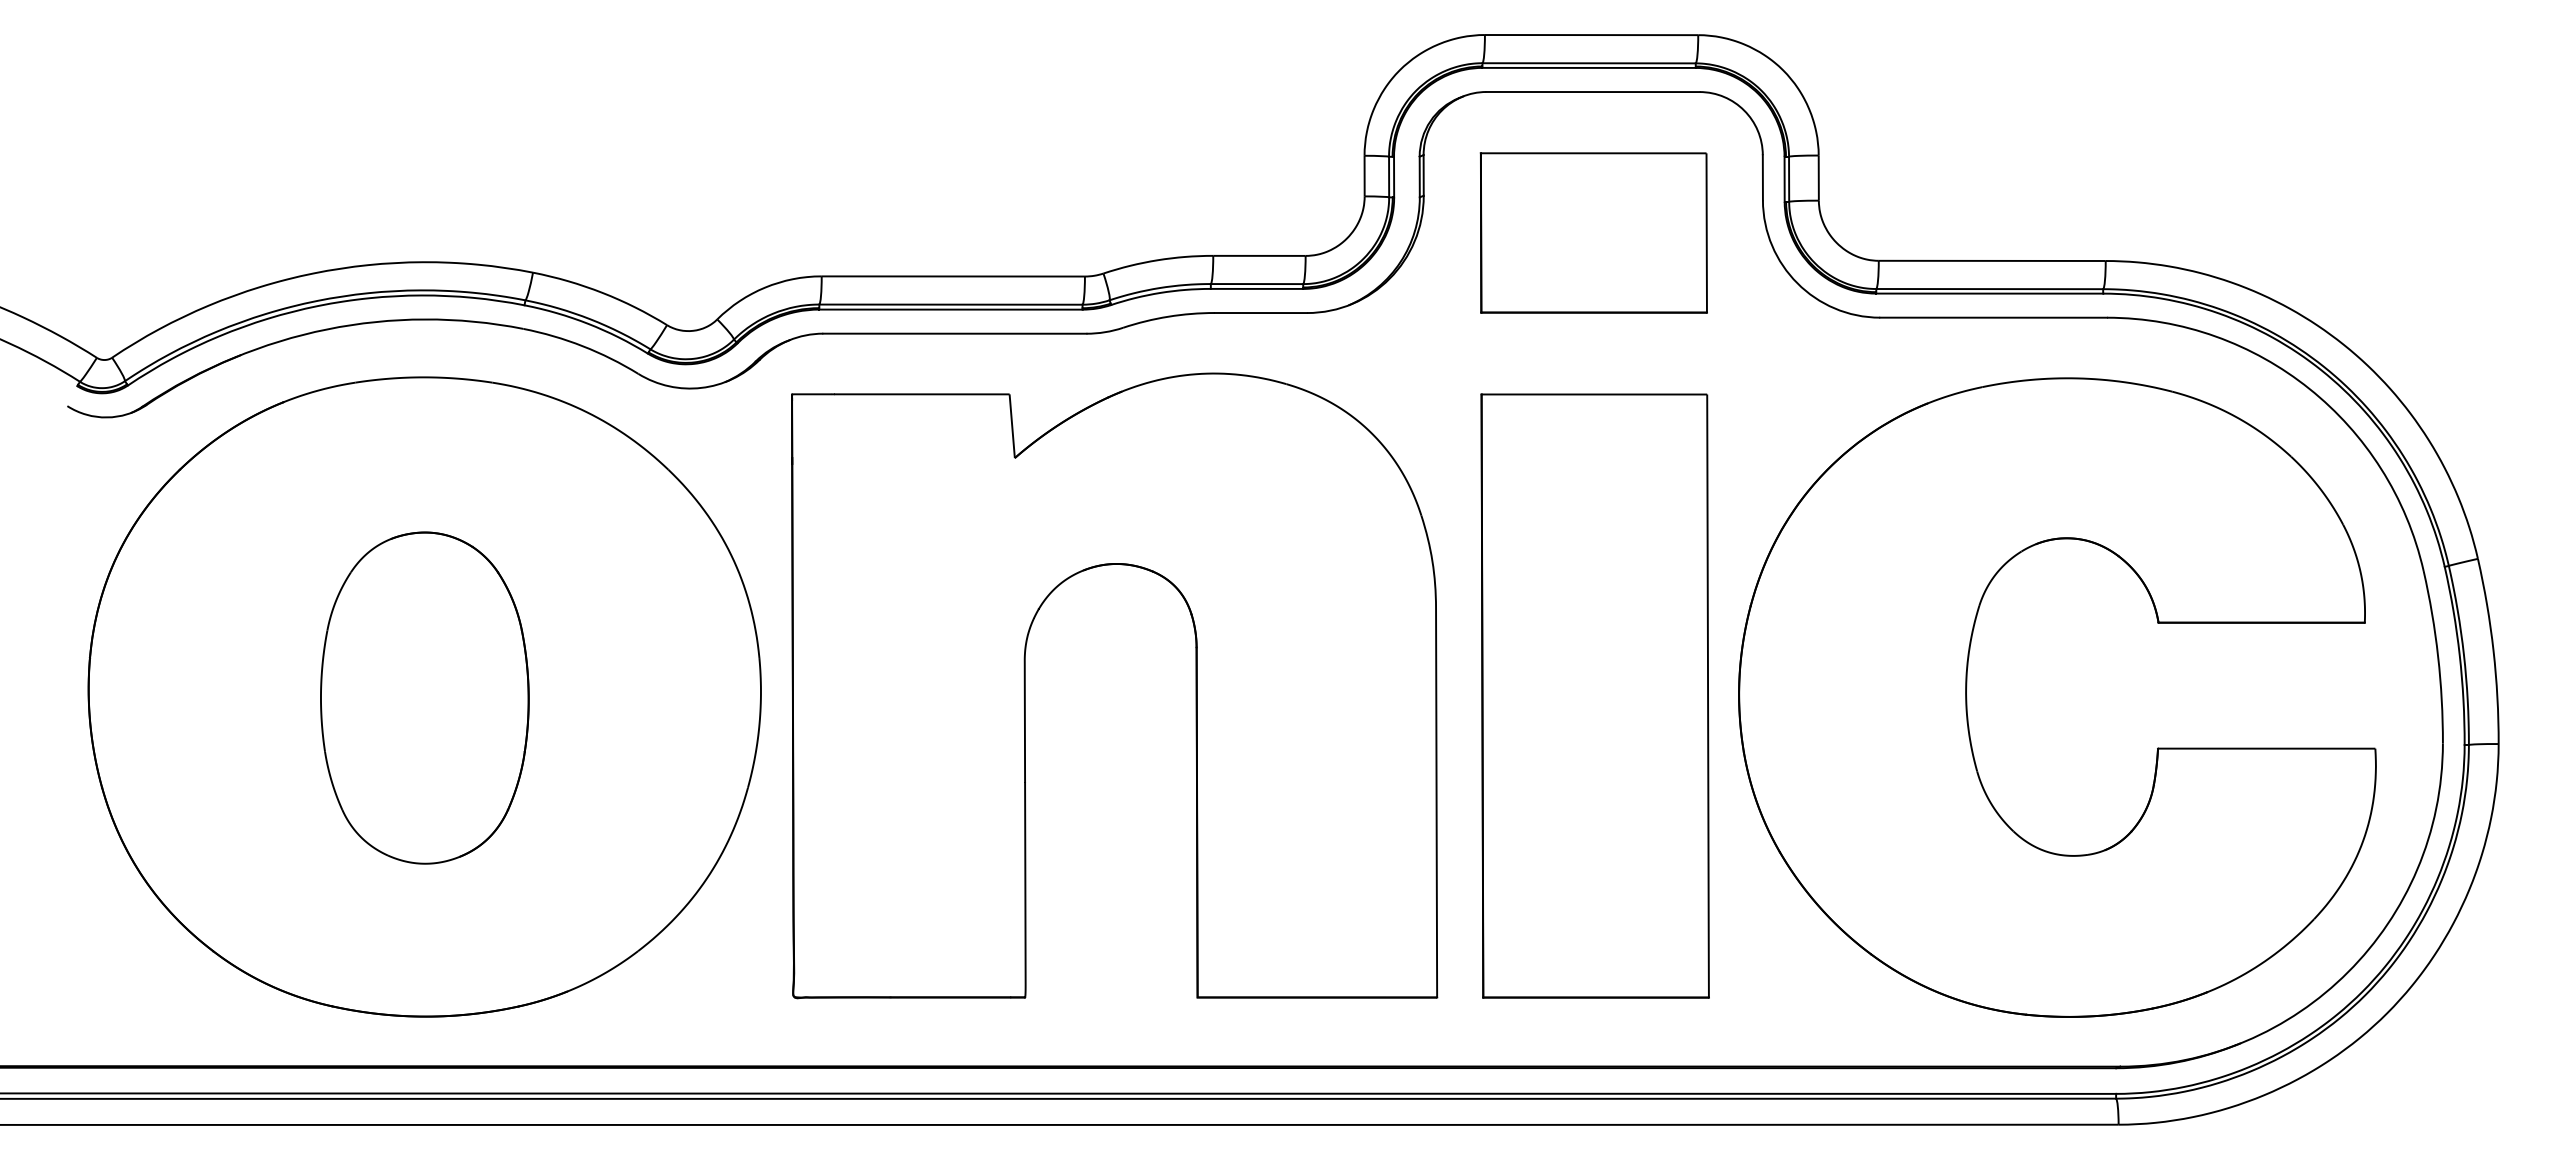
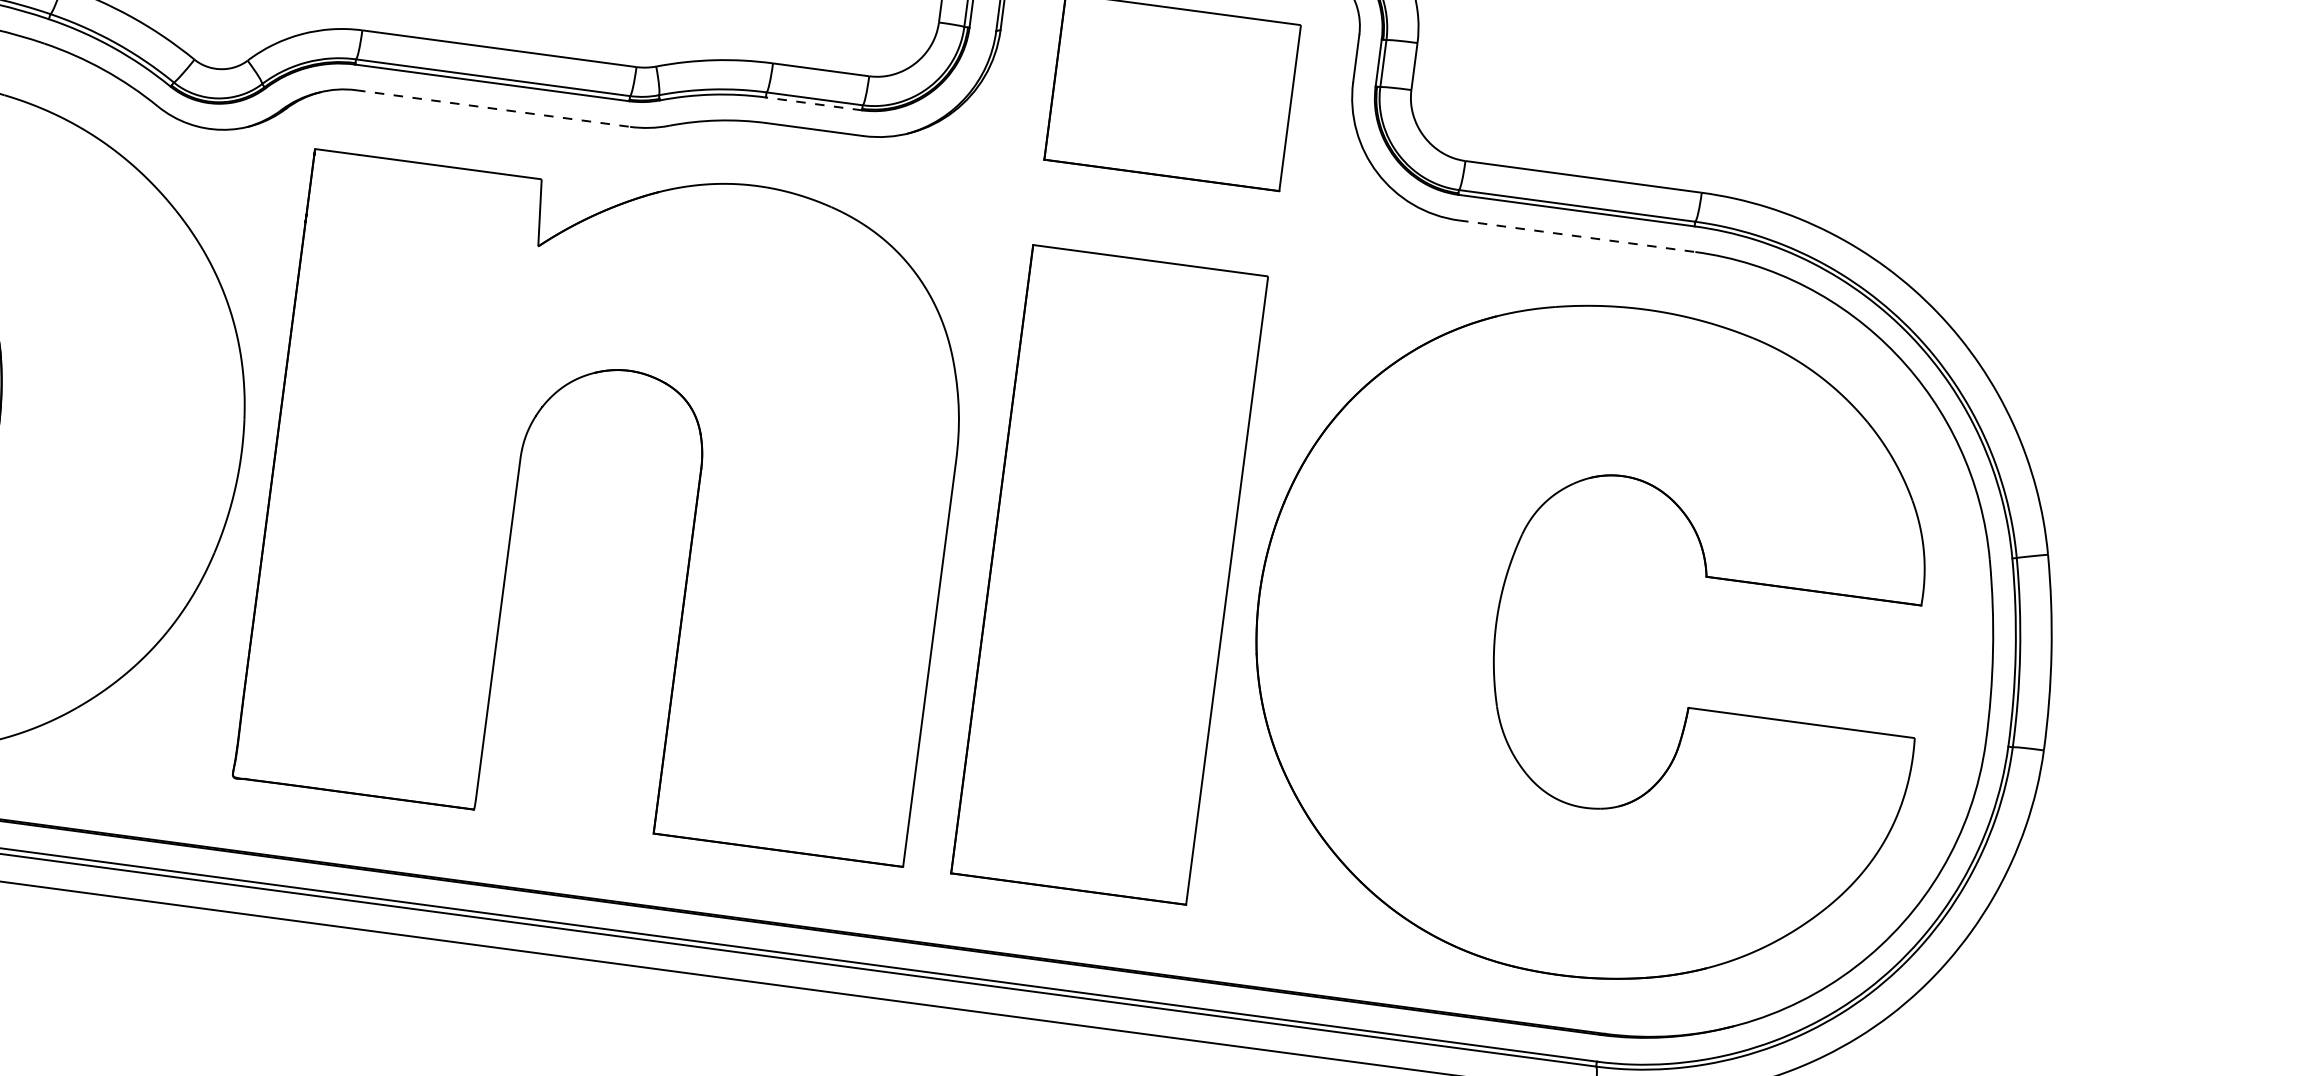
line: (1256, 288) -> (813, 103), solid -> dashed
line: (1994, 317) -> (1578, 236), solid -> dashed
line: (954, 333) -> (492, 108), solid -> dashed

